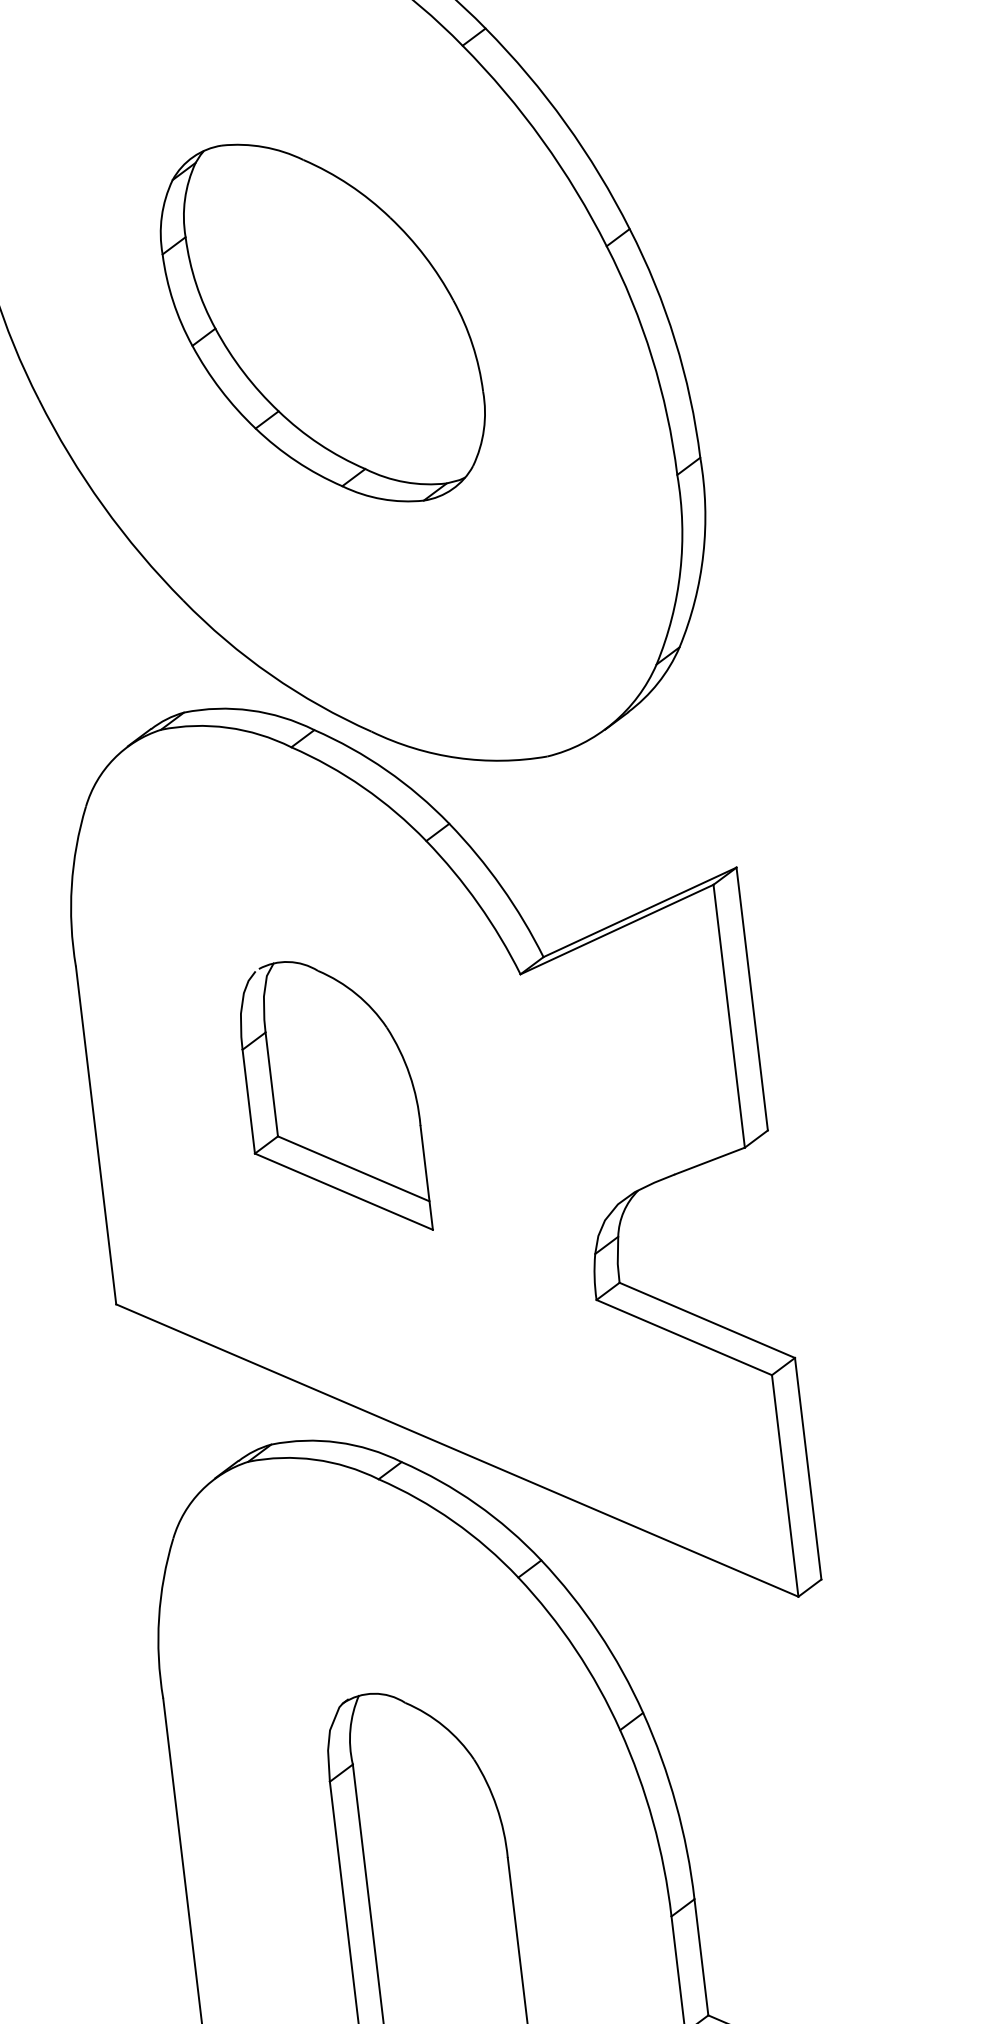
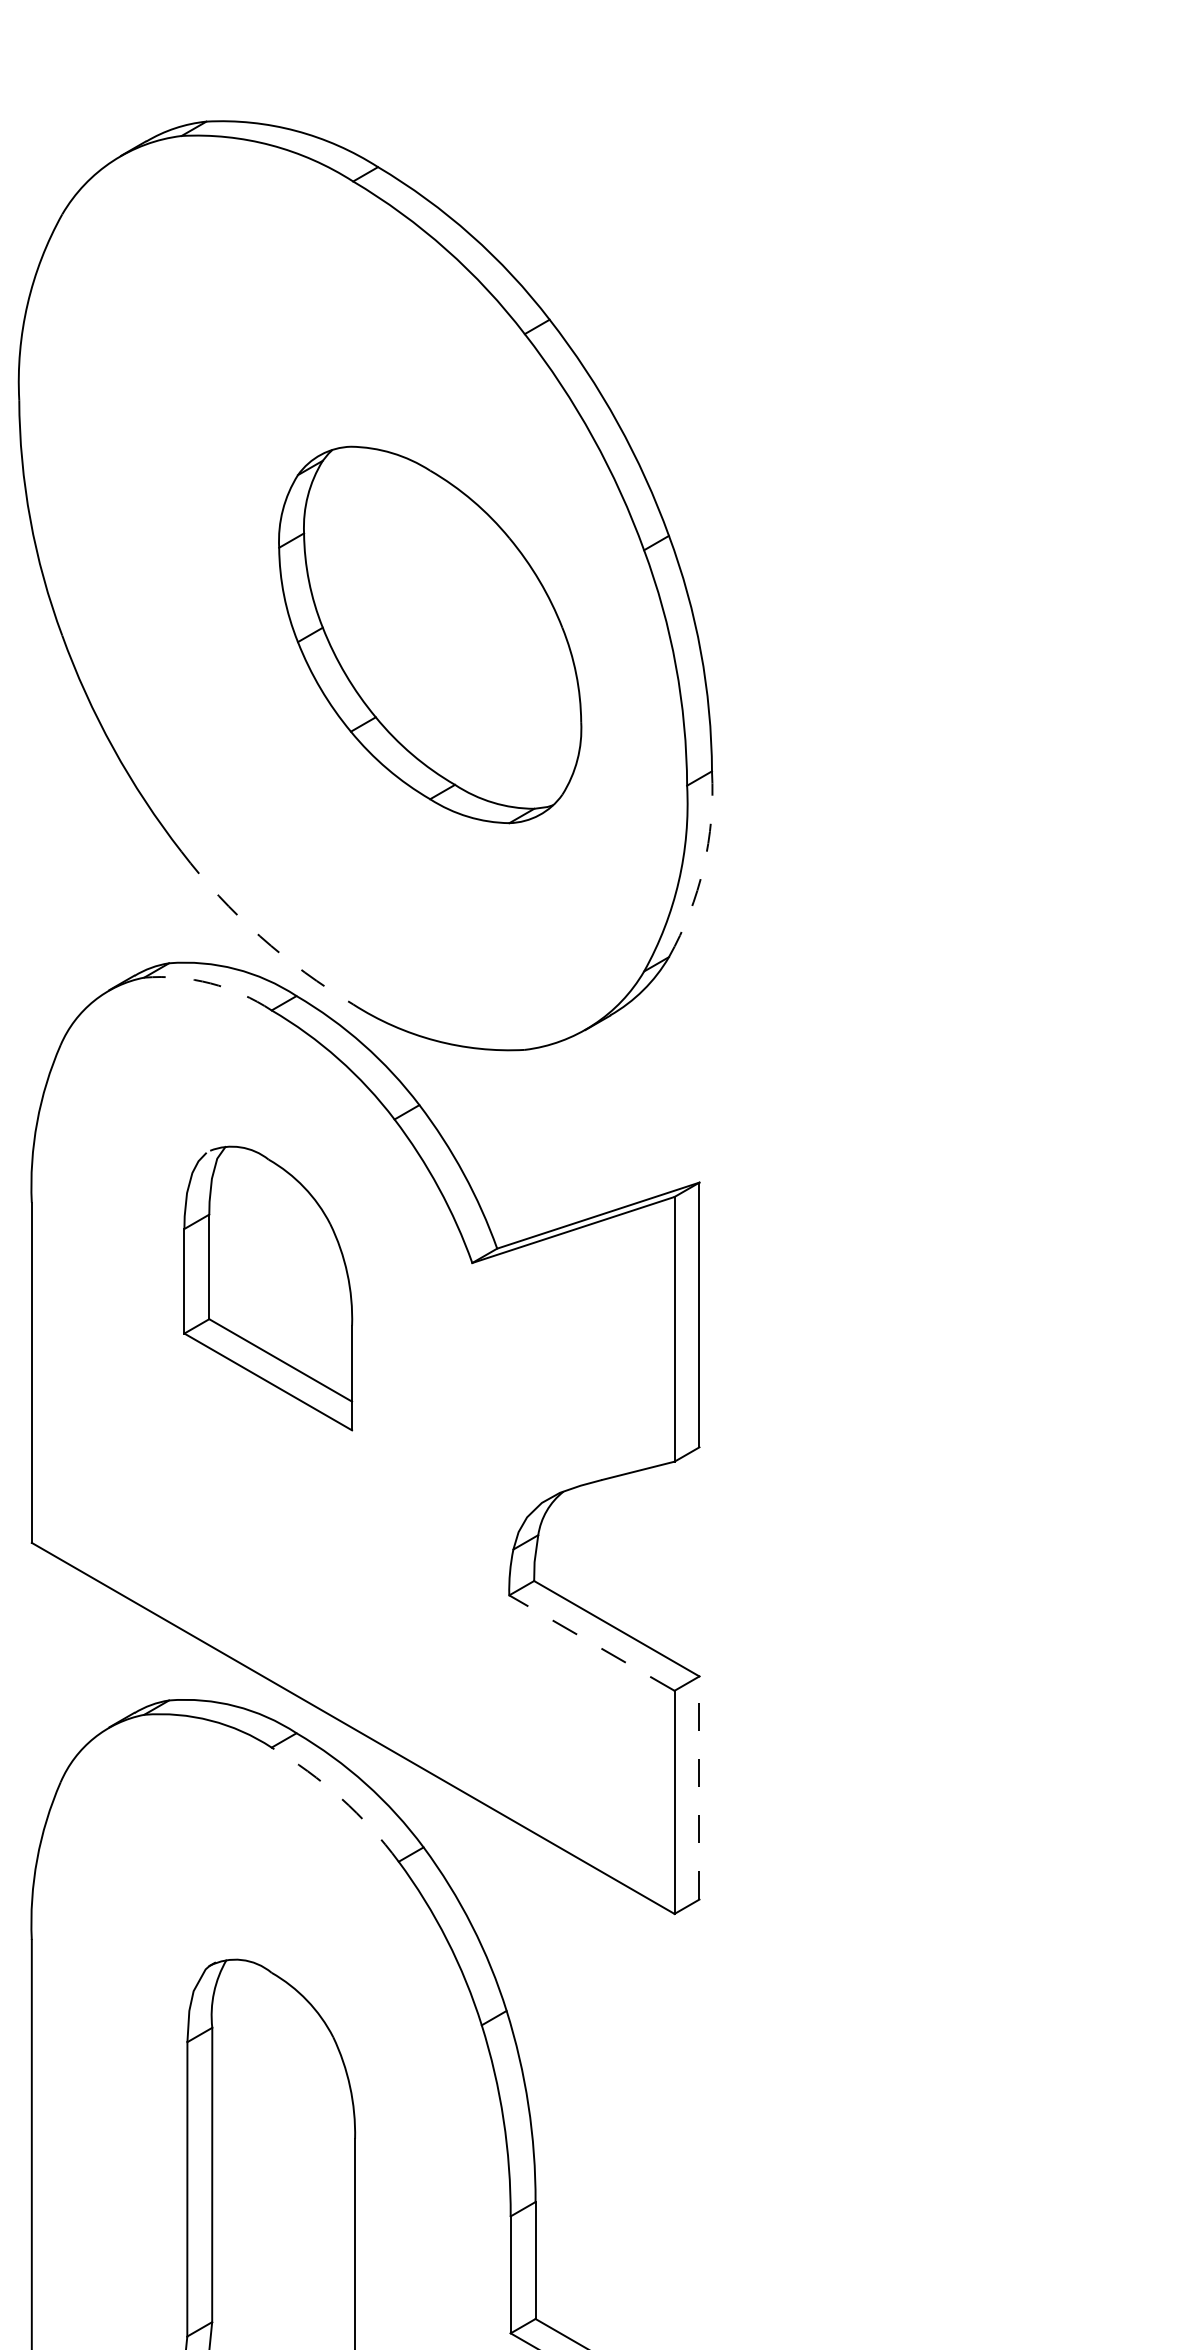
part: (323, 322) -> (430, 634), moved
arc: (703, 554) -> (703, 867), solid -> dashed
arc: (271, 675) -> (260, 936), solid -> dashed
arc: (227, 727) -> (210, 983), solid -> dashed
part: (333, 1098) -> (268, 1288), moved
line: (683, 1337) -> (591, 1642), solid -> dashed
line: (808, 1469) -> (699, 1788), solid -> dashed
arc: (454, 1521) -> (341, 1798), solid -> dashed

